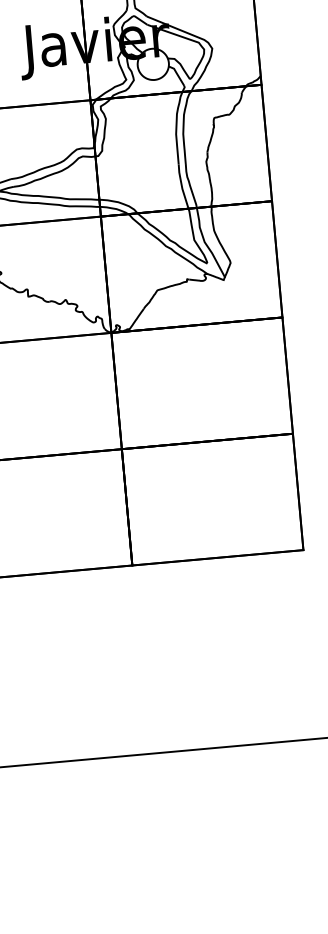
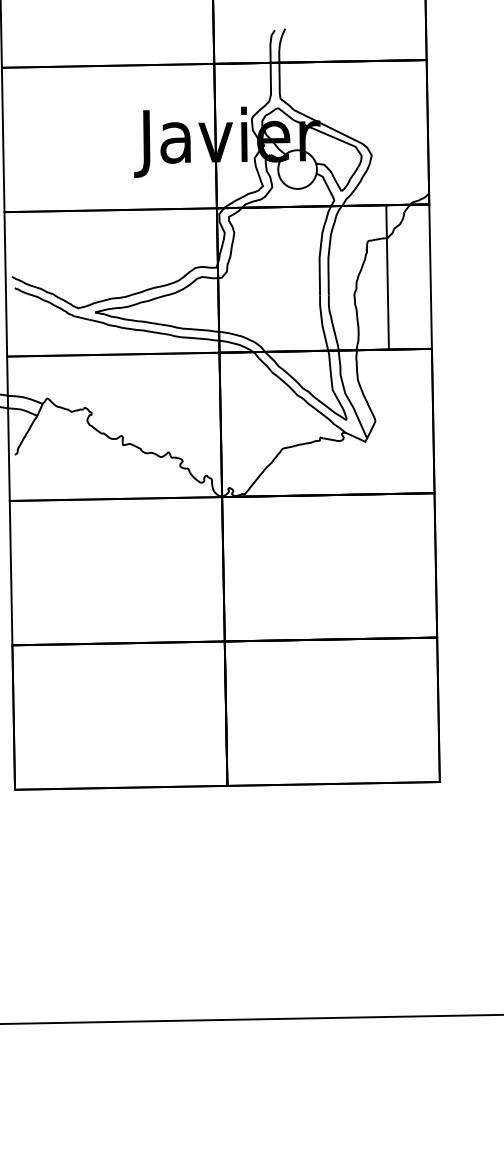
line: (266, 142) -> (387, 277), moved

